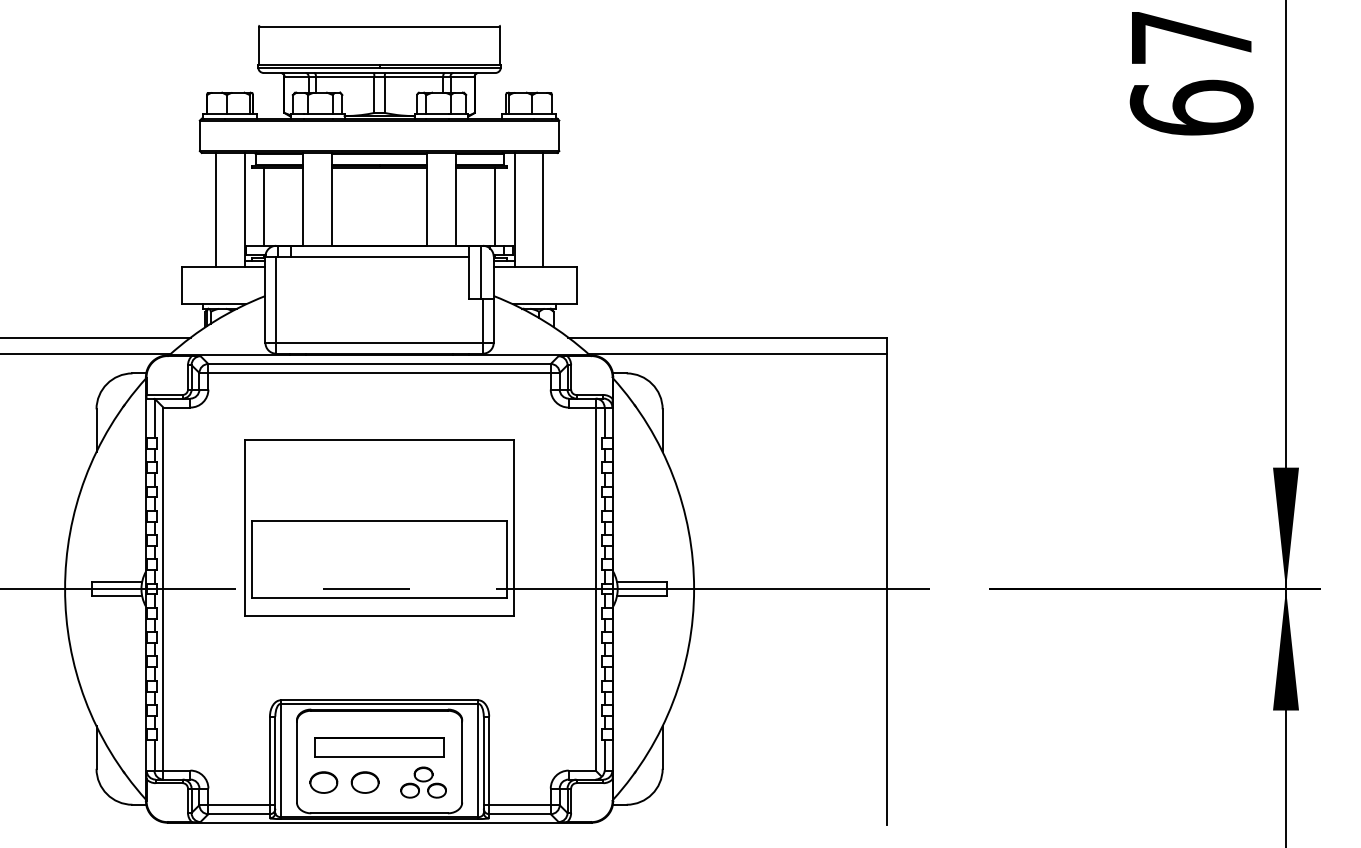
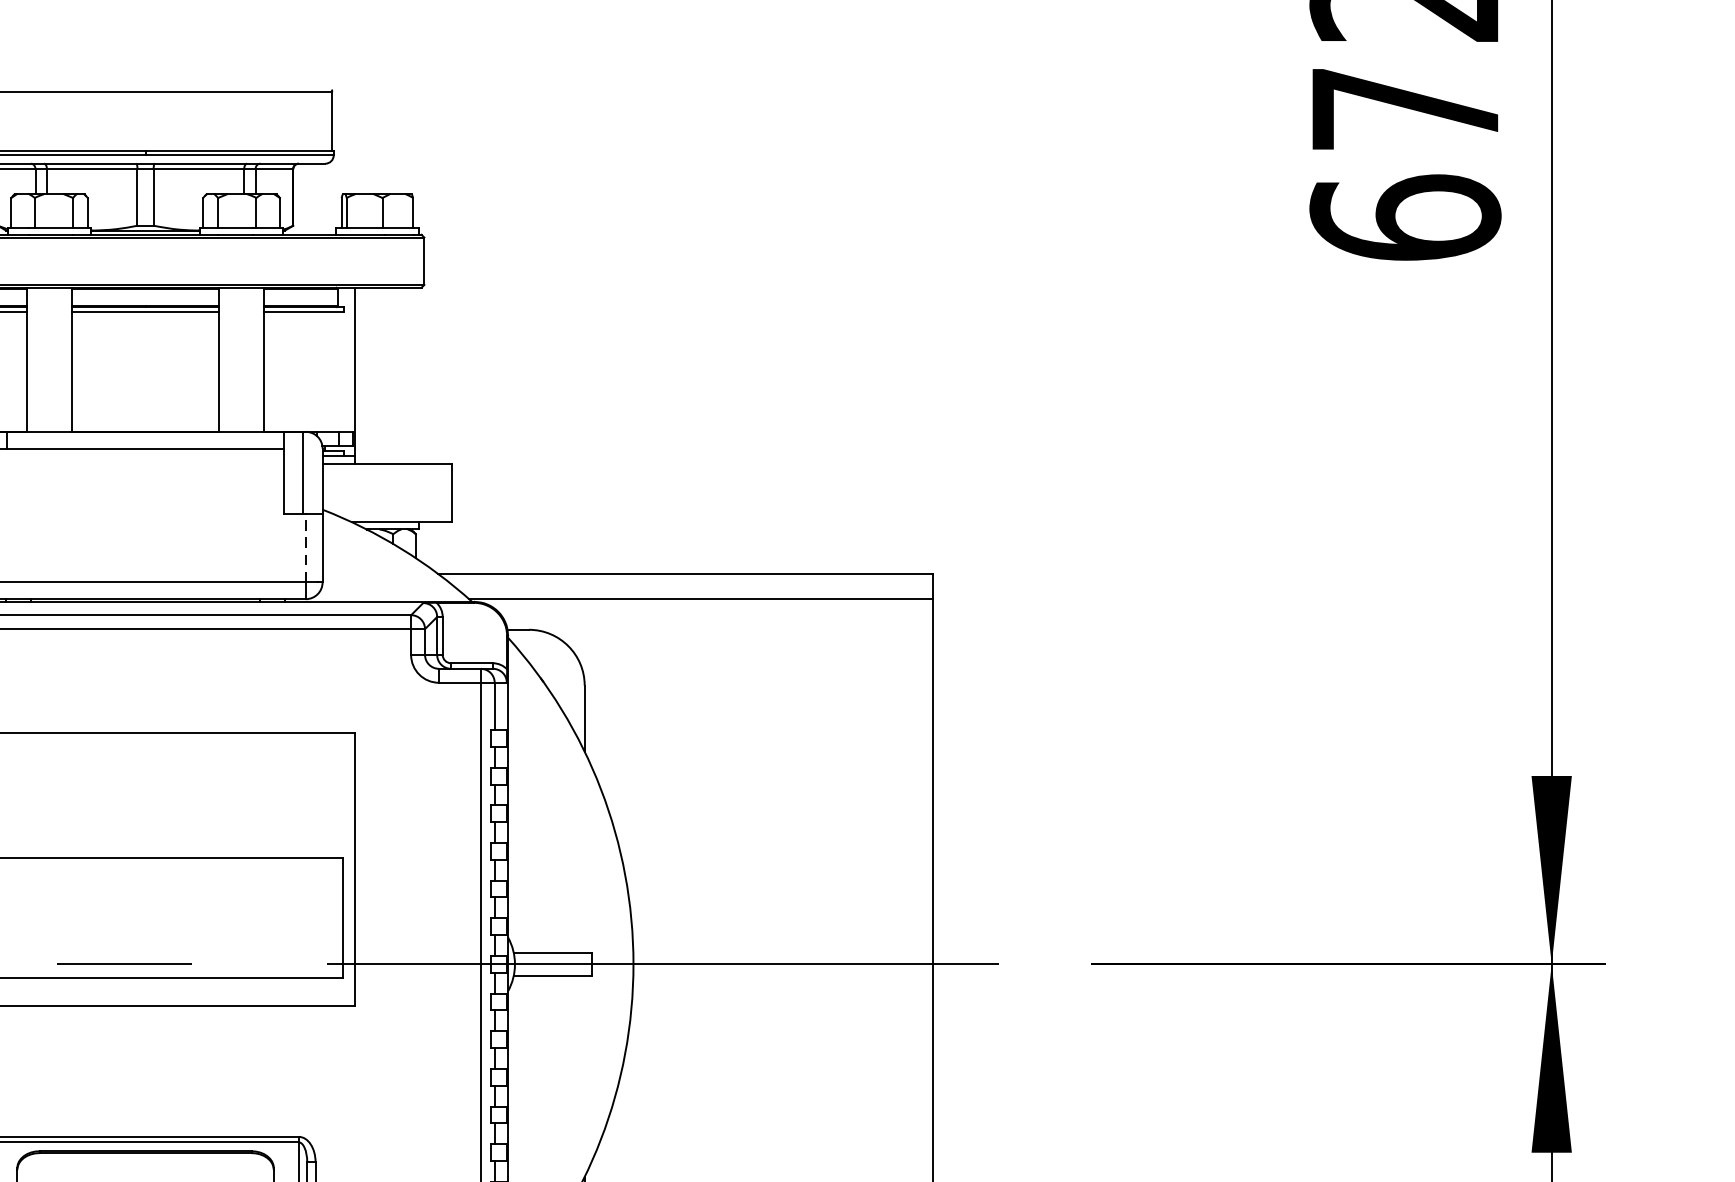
line: (495, 206) -> (325, 370), removed
line: (543, 209) -> (399, 375), removed
line: (482, 320) -> (305, 547), solid -> dashed

